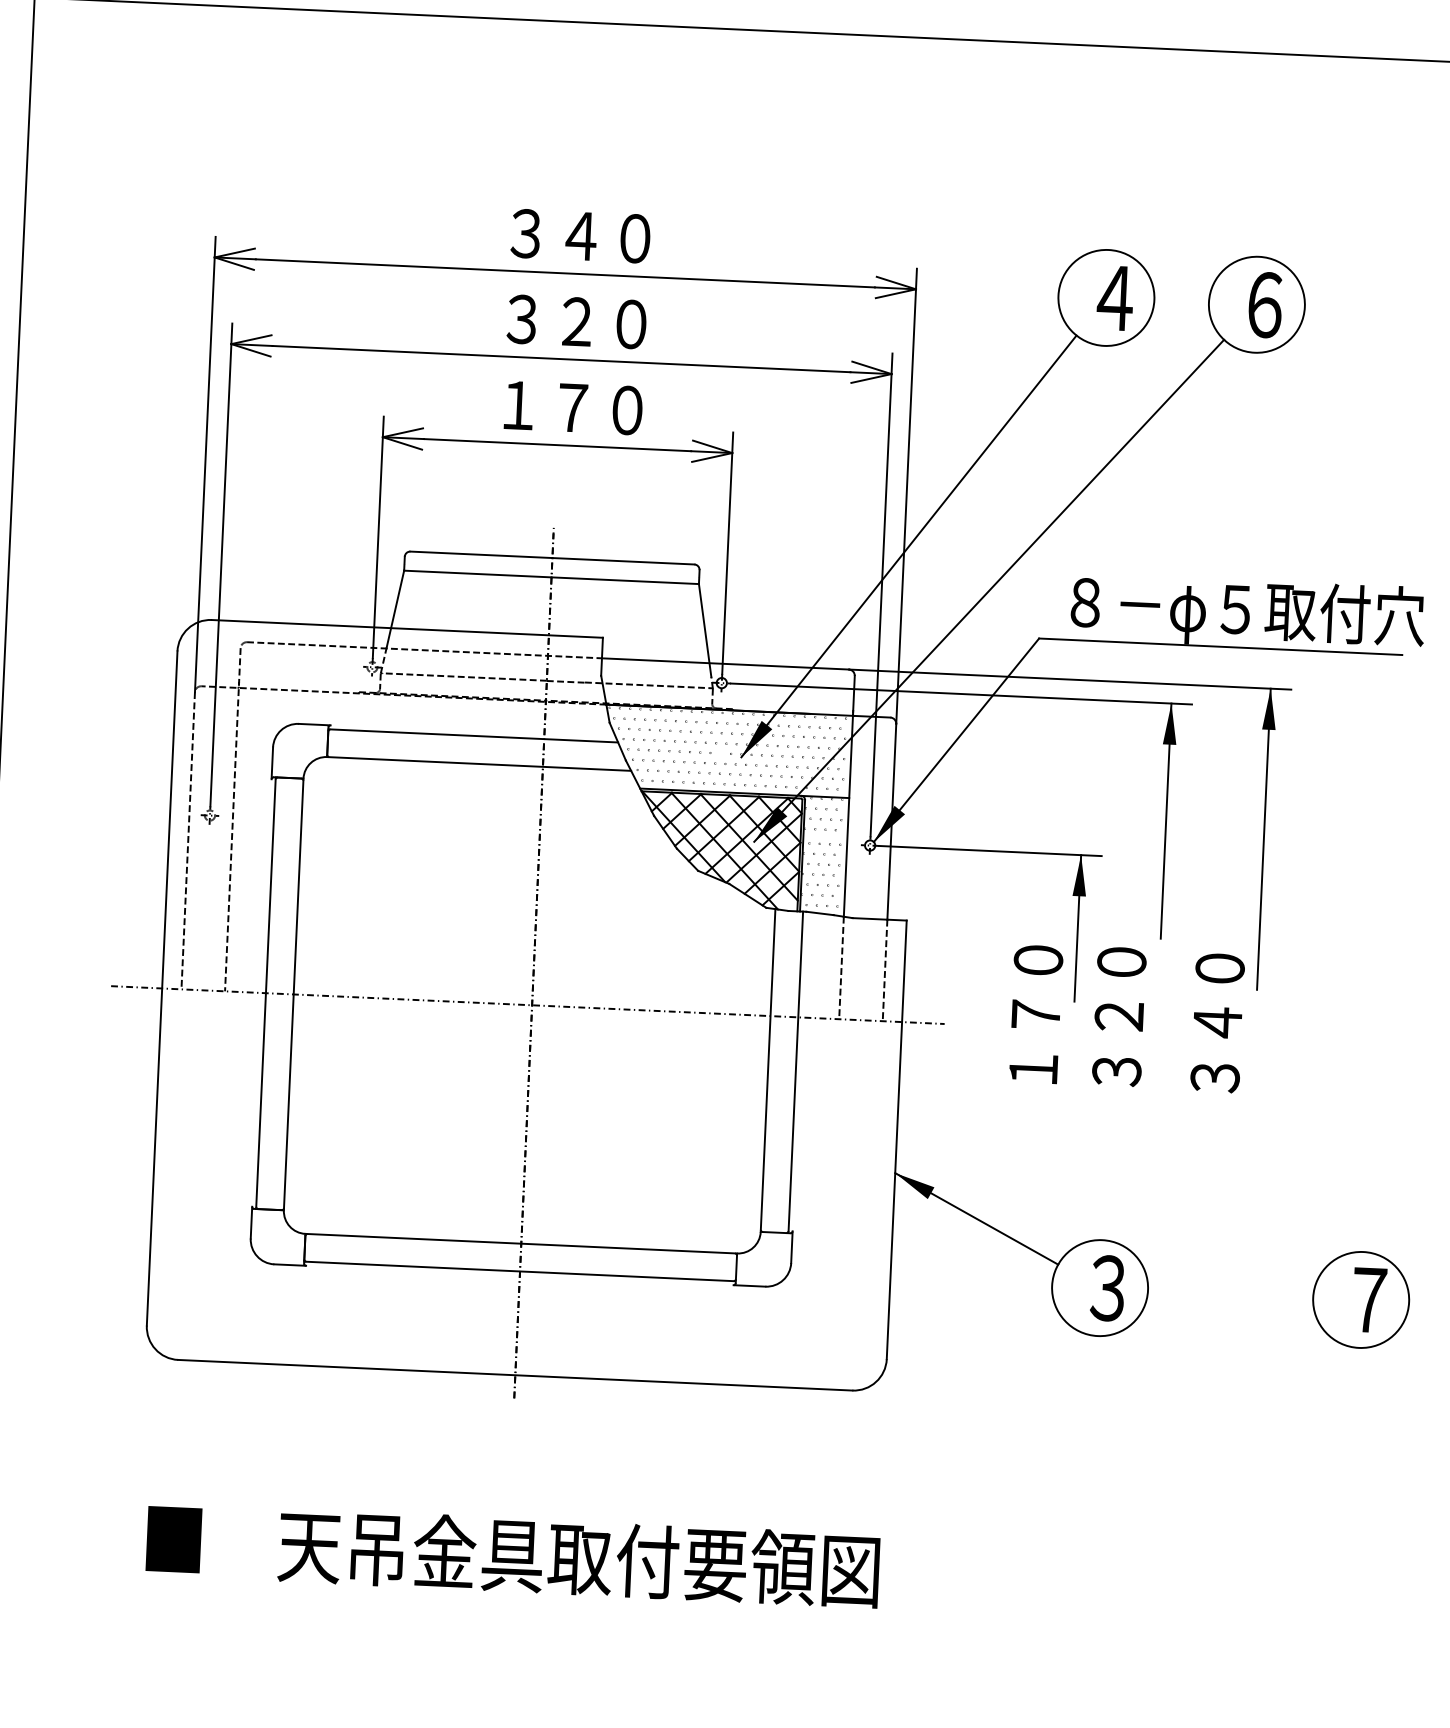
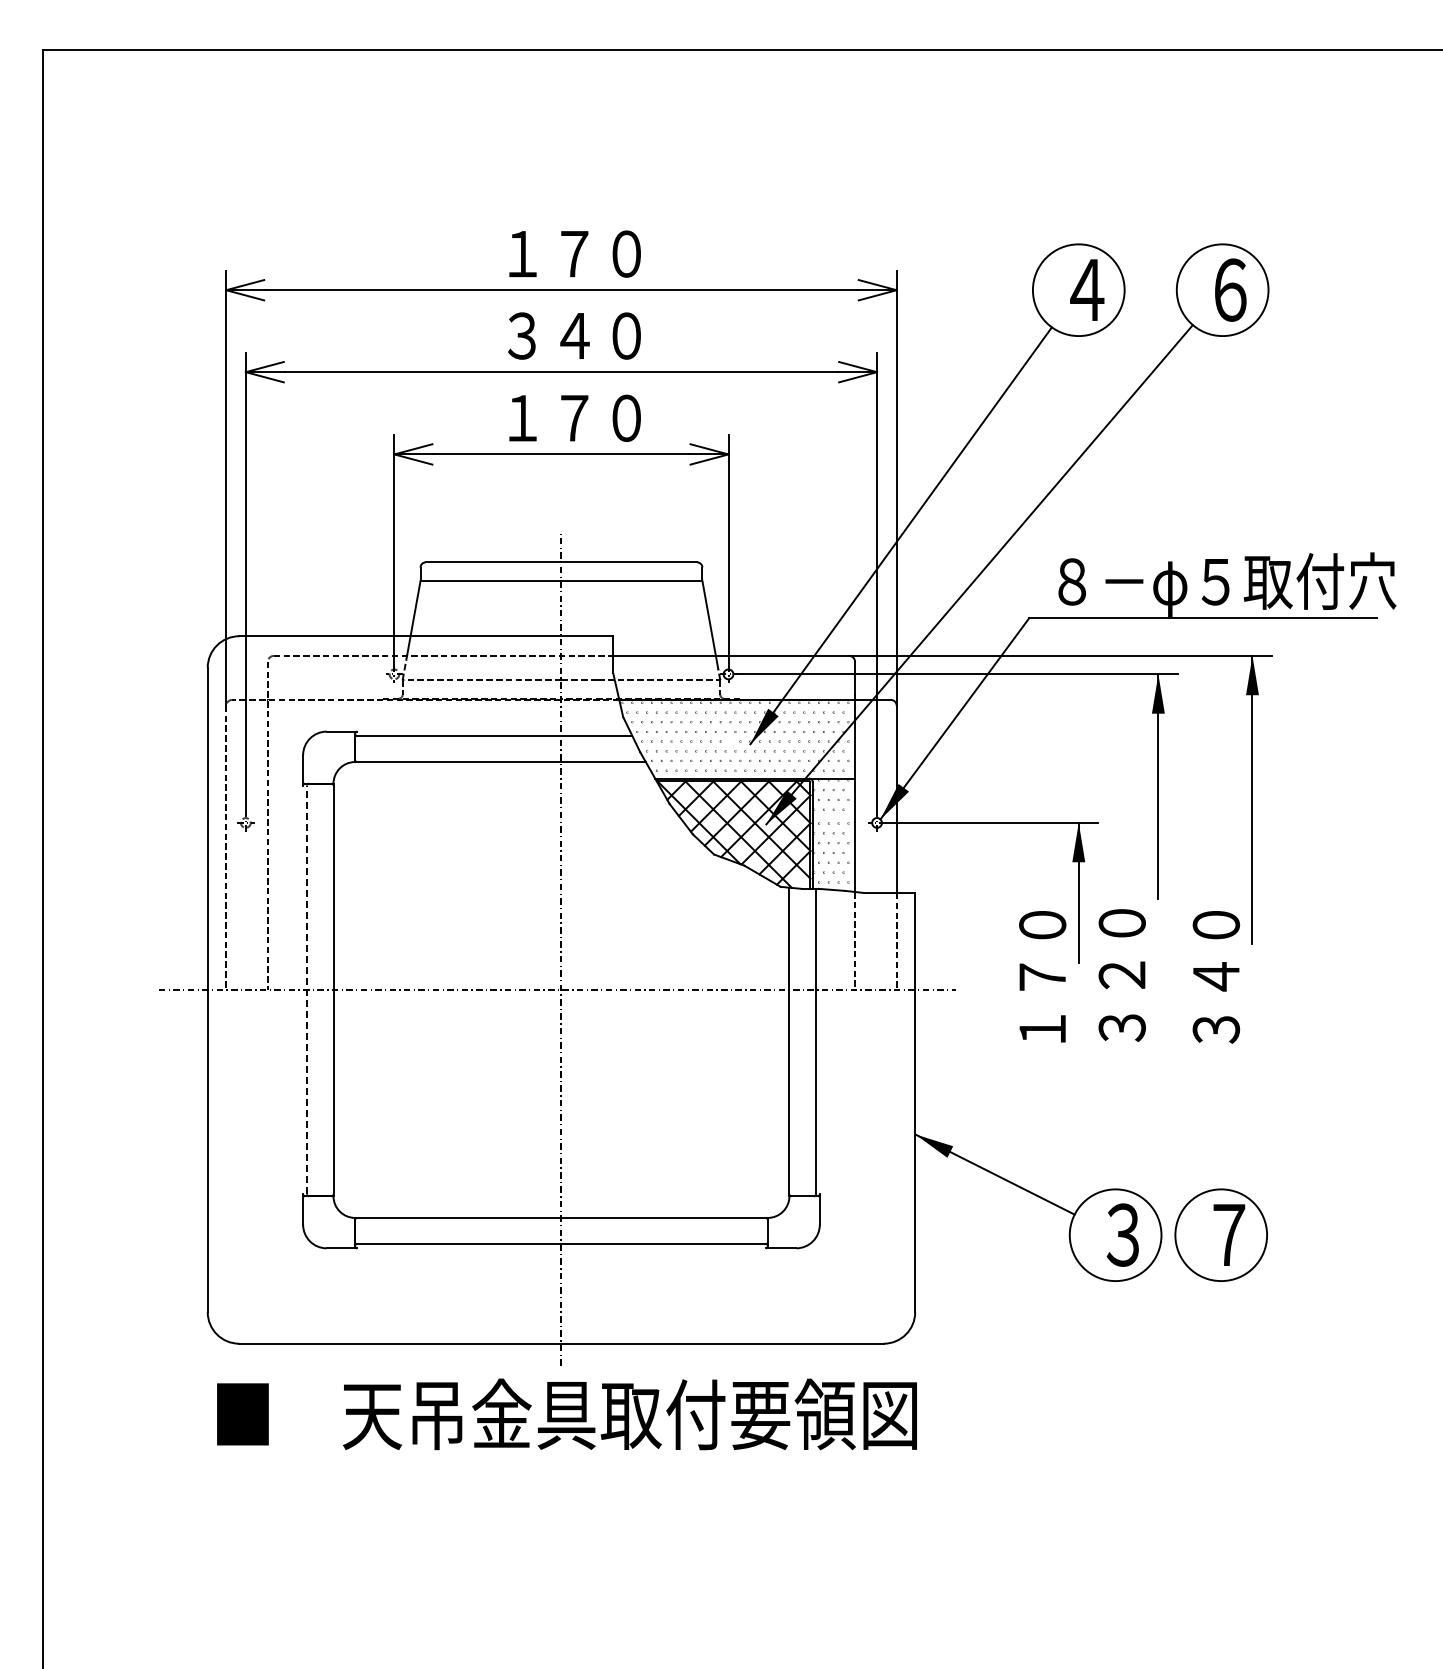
text: (553, 234) -> (548, 253), ３４０ -> １７０
text: (576, 321) -> (574, 335), ３２０ -> ３４０
line: (266, 992) -> (307, 989), solid -> dashed
part: (1360, 1299) -> (1220, 1234), moved
text: (512, 1555) -> (566, 1414), moved

